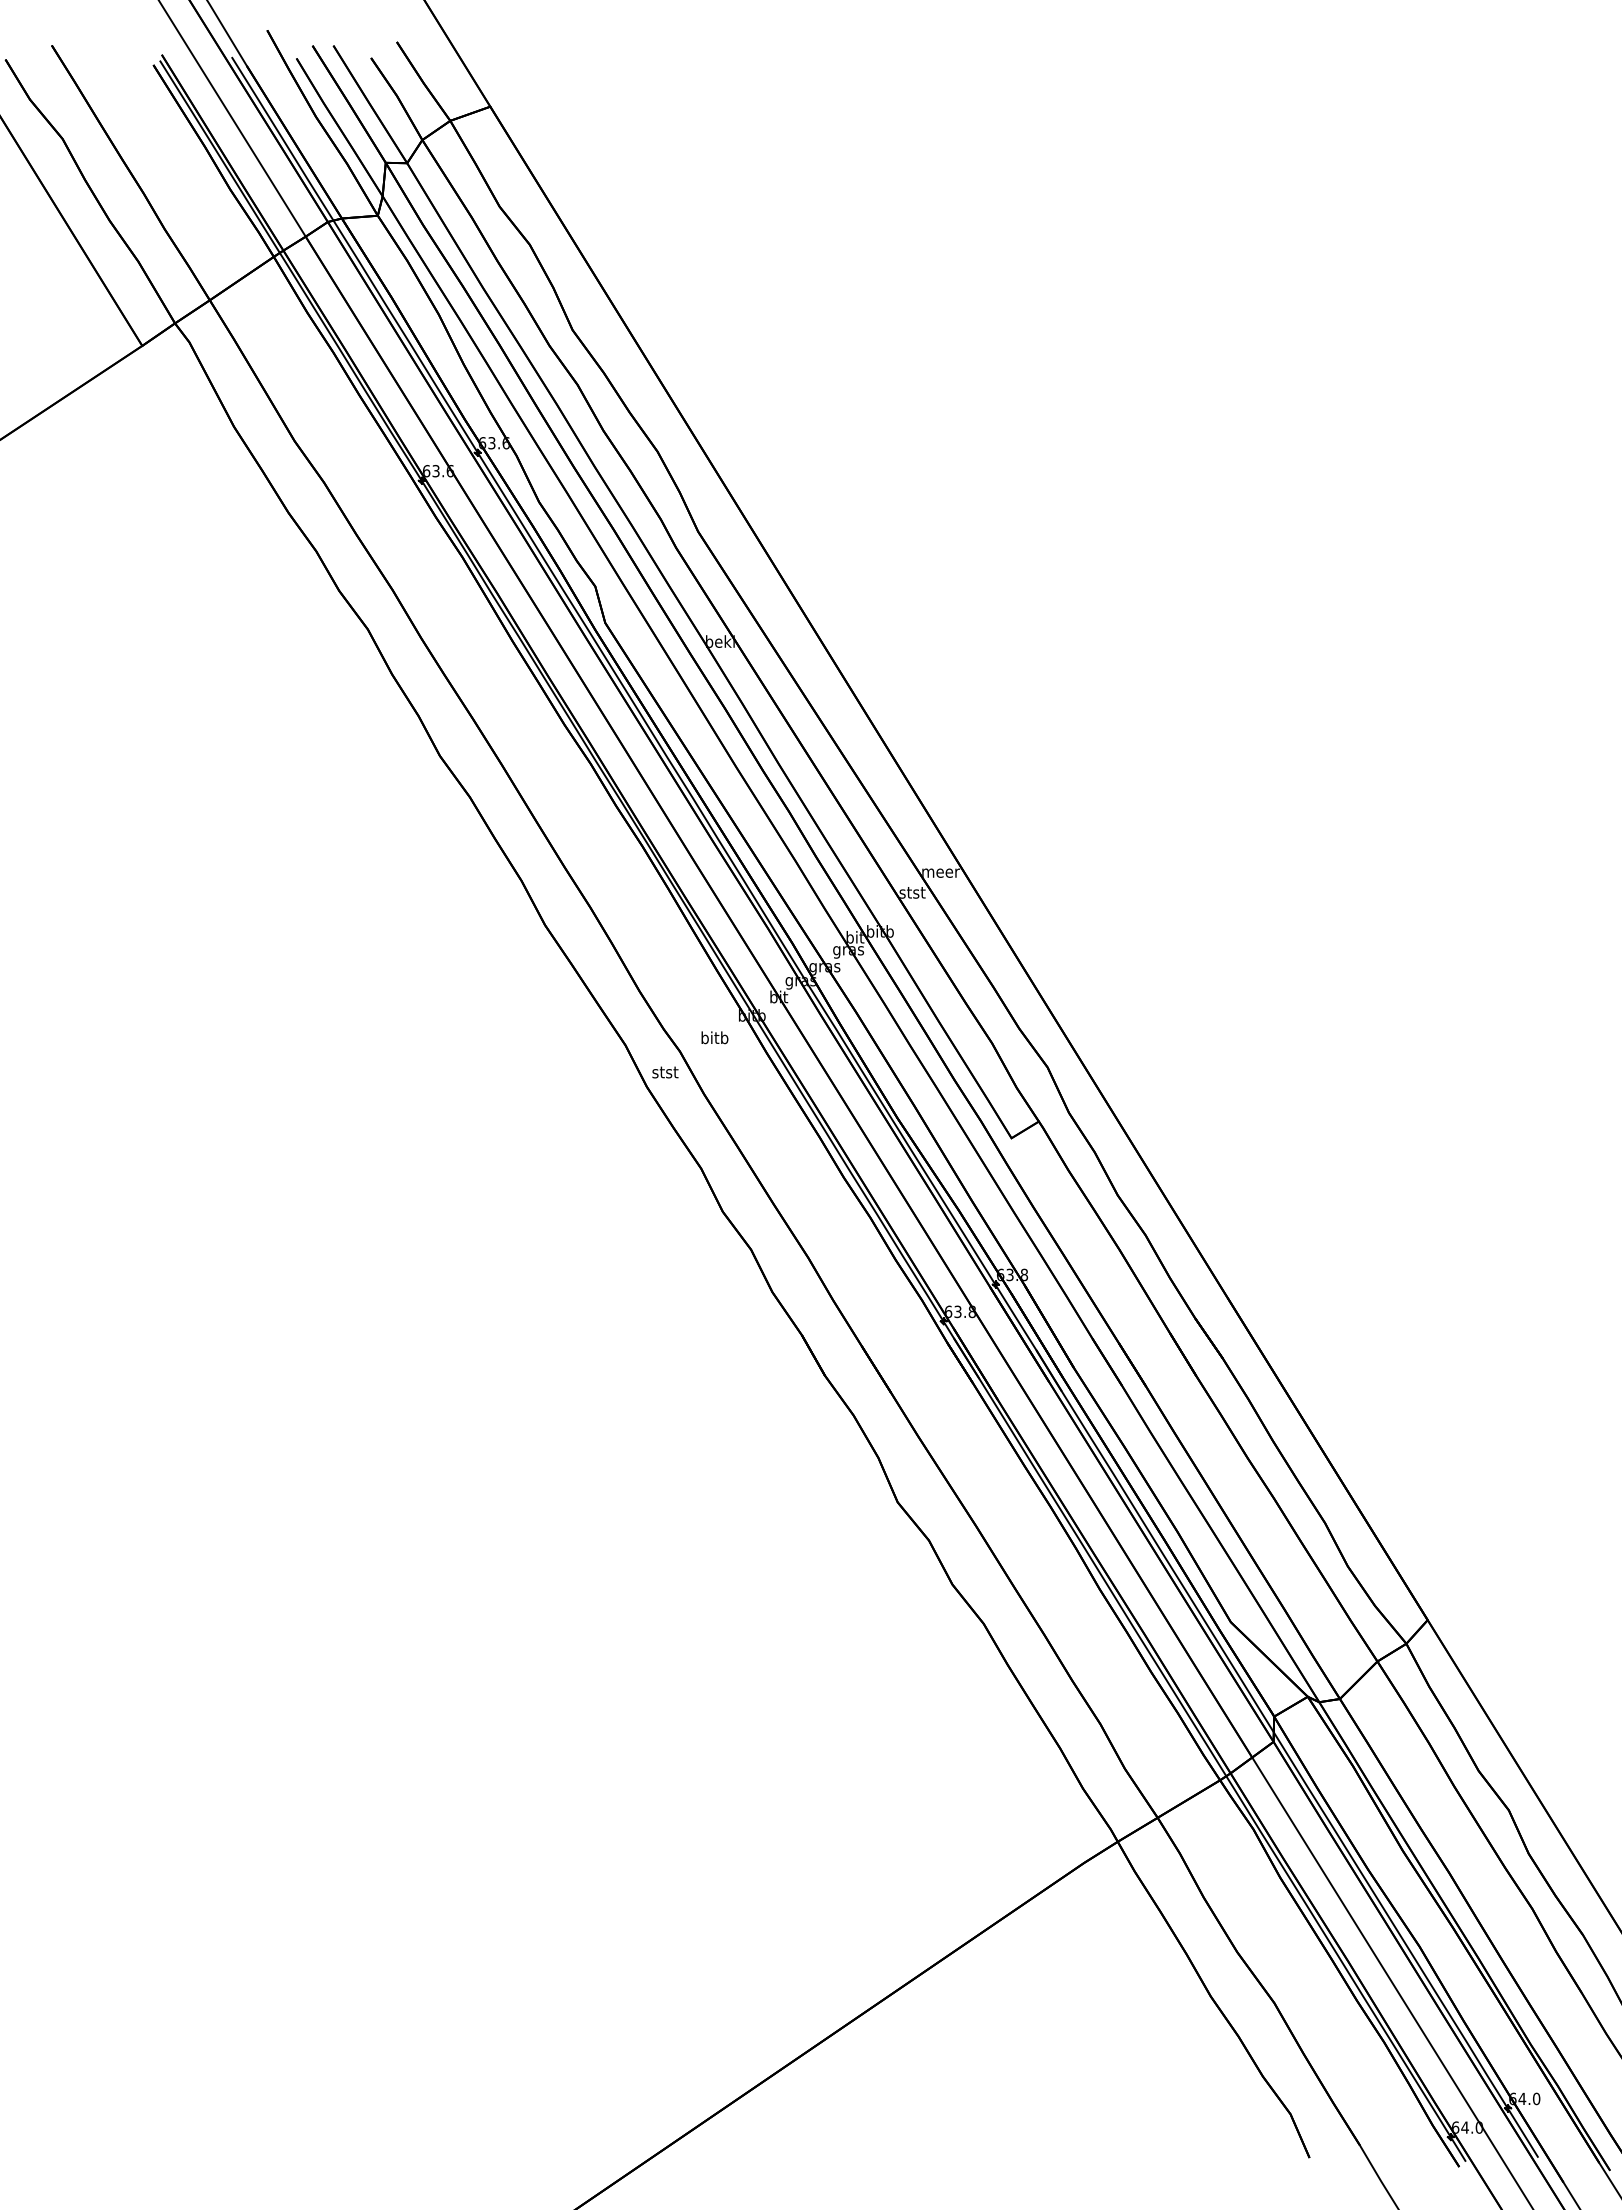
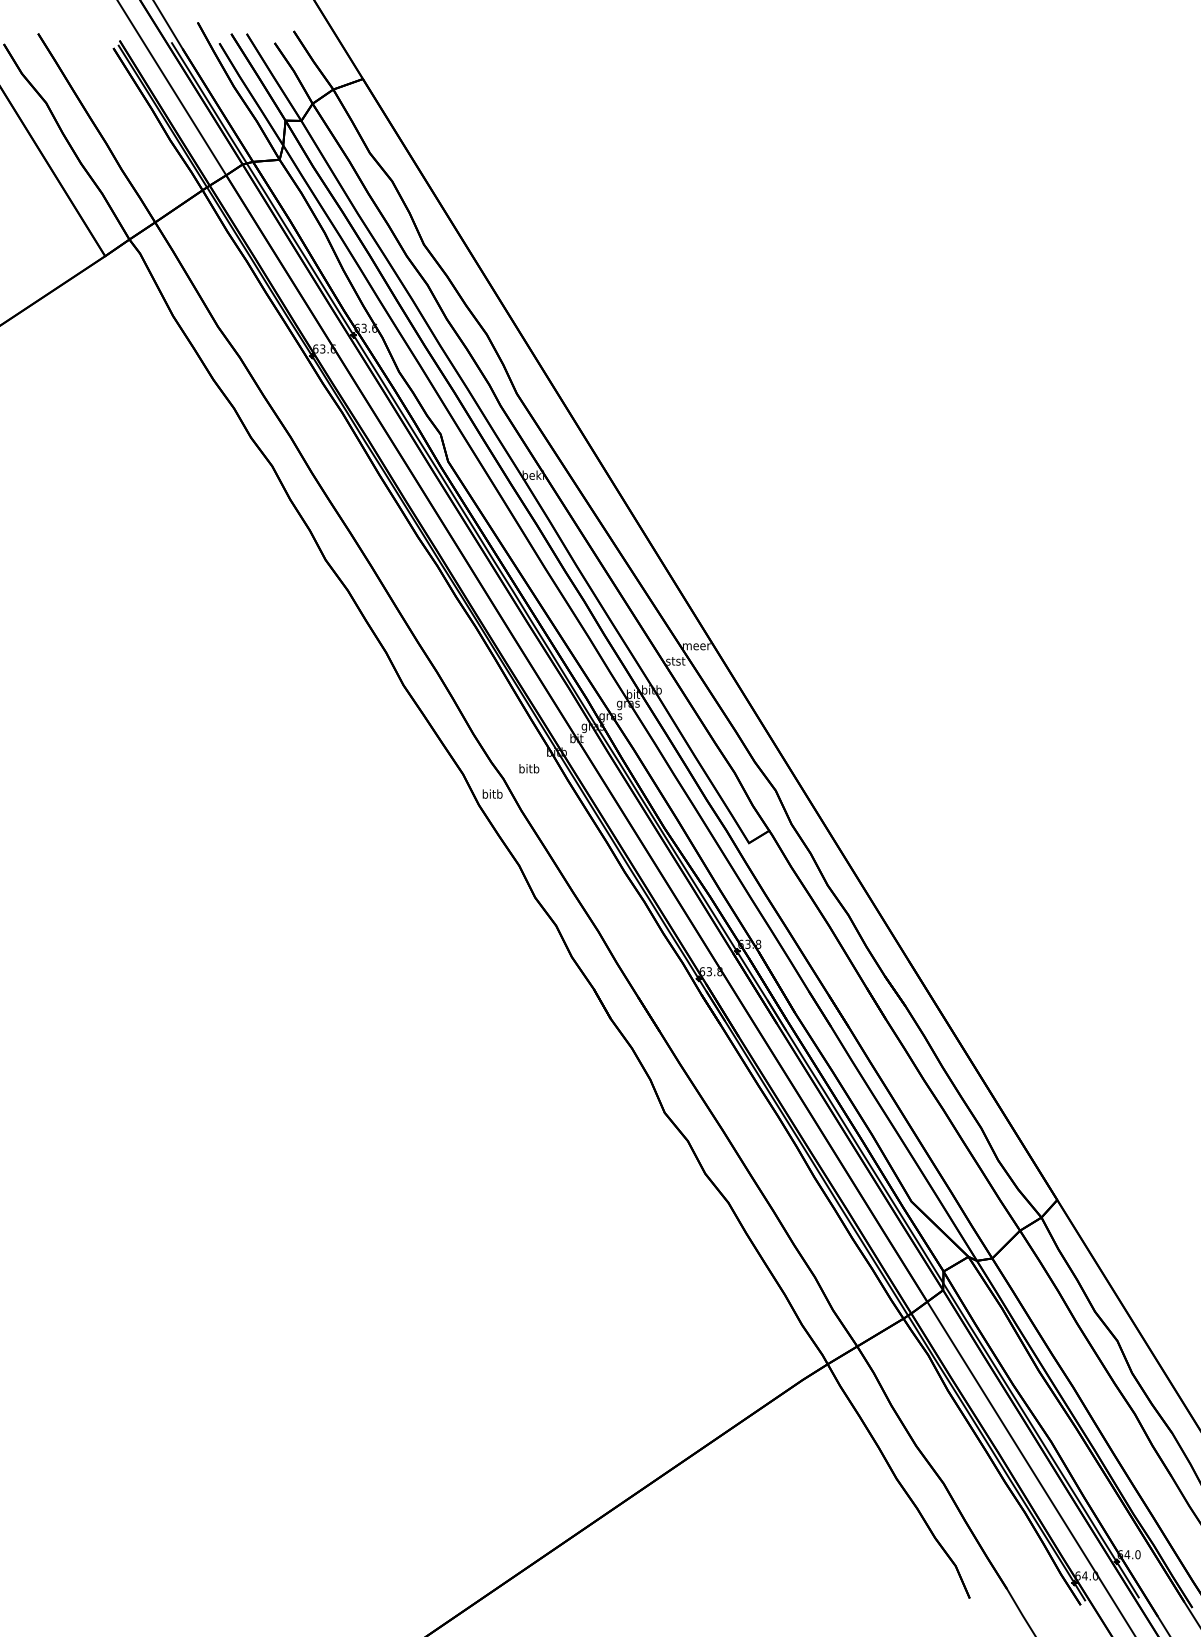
text: (665, 1071) -> (492, 793), stst -> bitb

